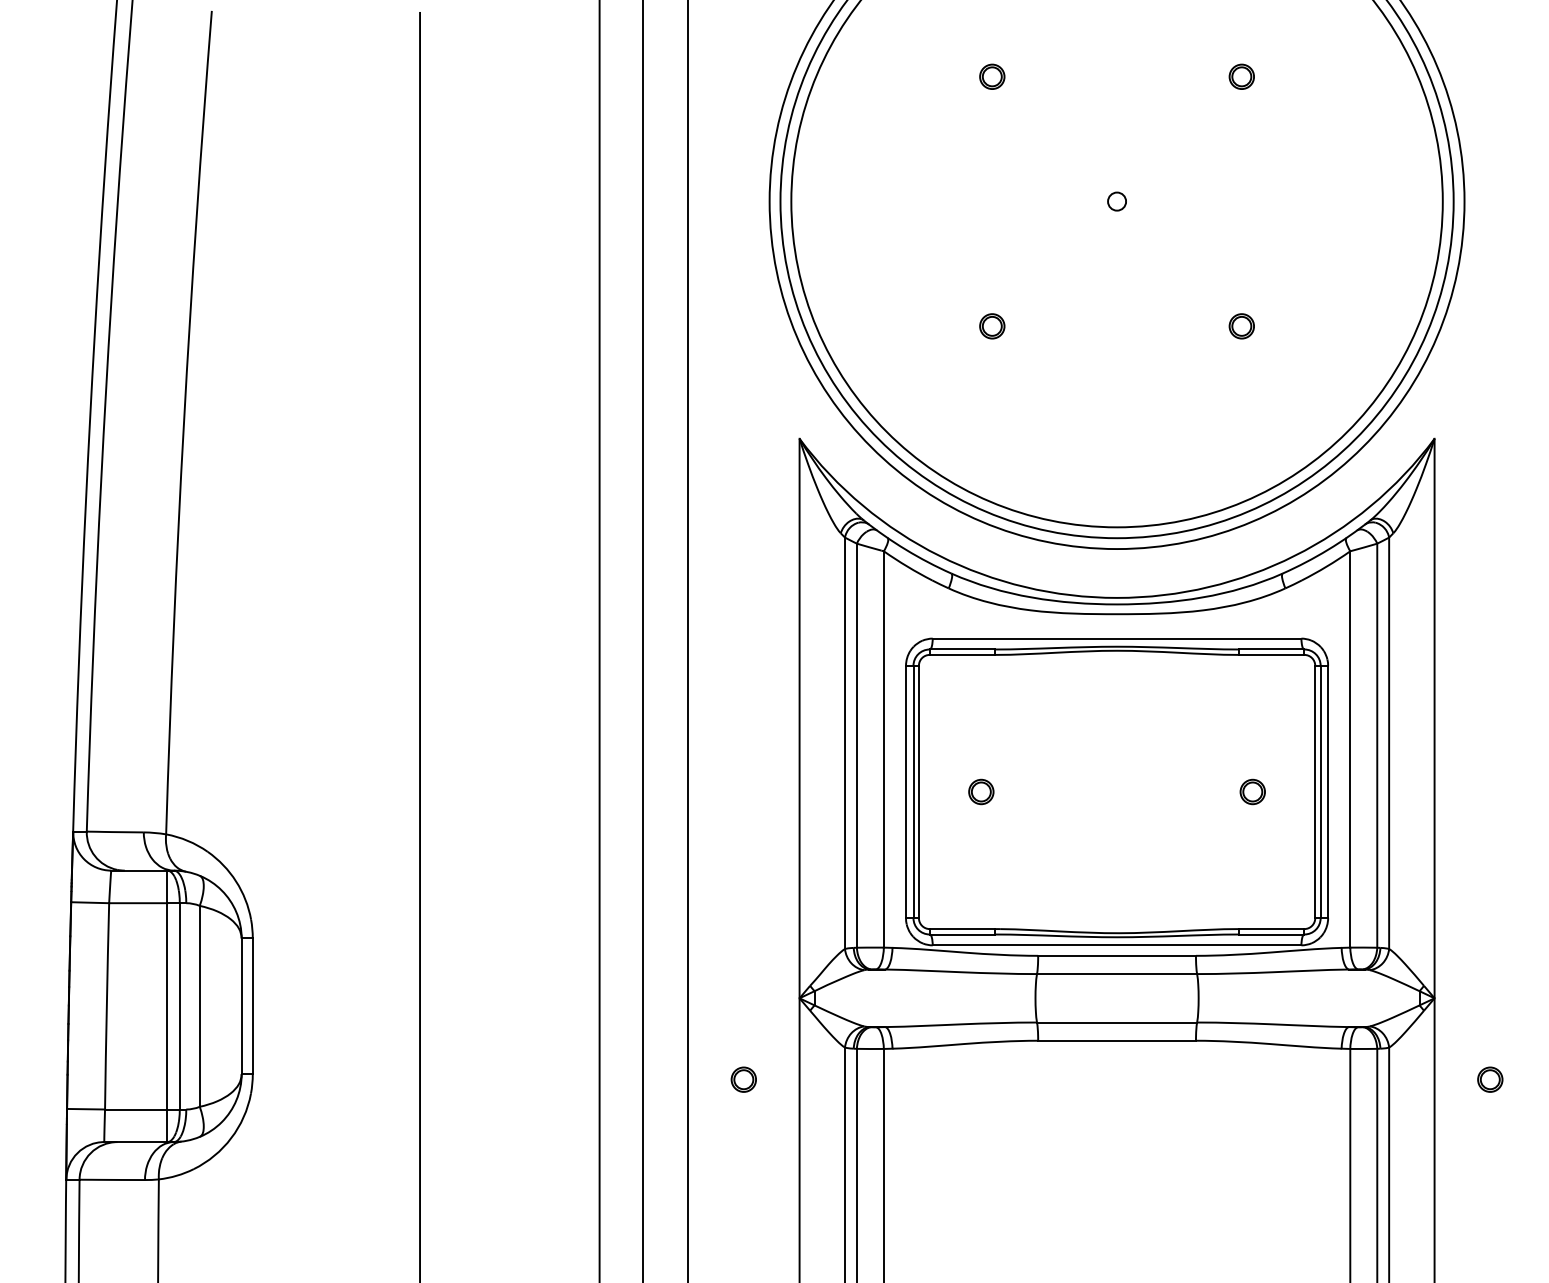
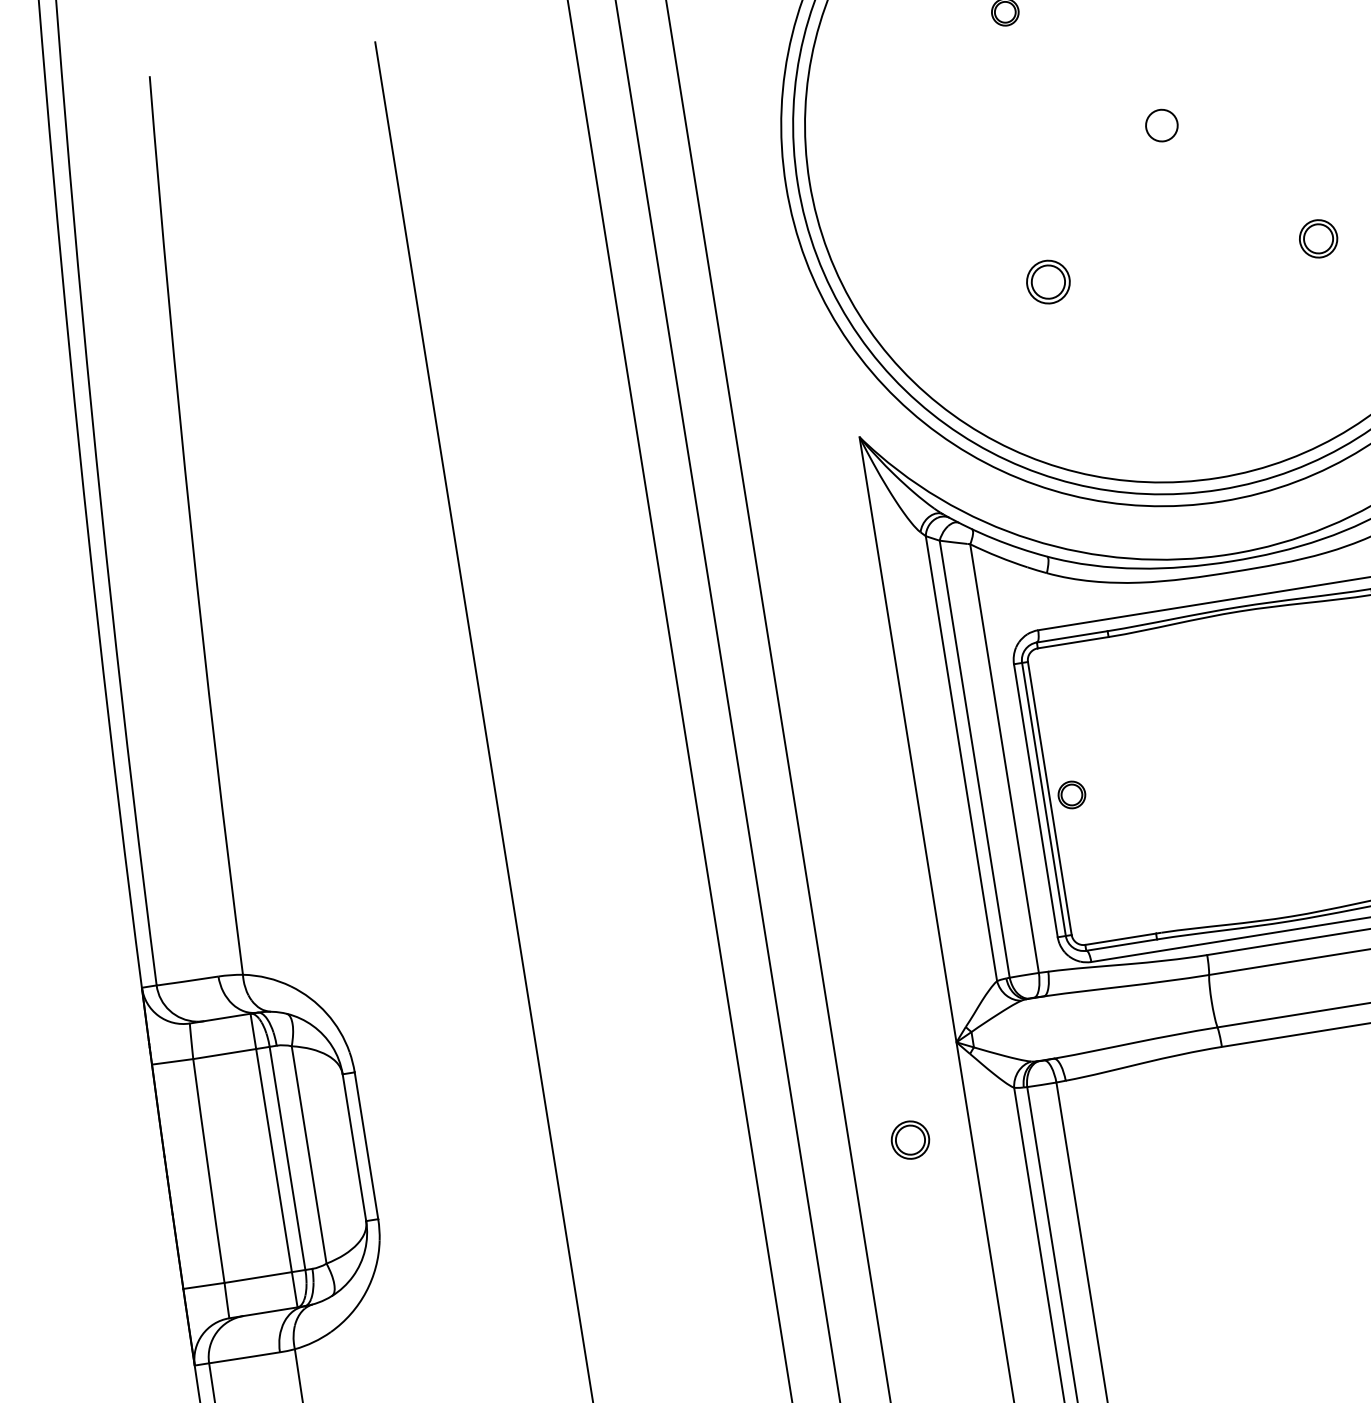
circle: (1117, 201) -> (1162, 125), size x1.6
part: (992, 326) -> (1048, 282), size x1.6
part: (1241, 326) -> (1318, 239), size x1.4
part: (981, 791) -> (1072, 794), moved
part: (743, 1079) -> (909, 1139), size x1.4

